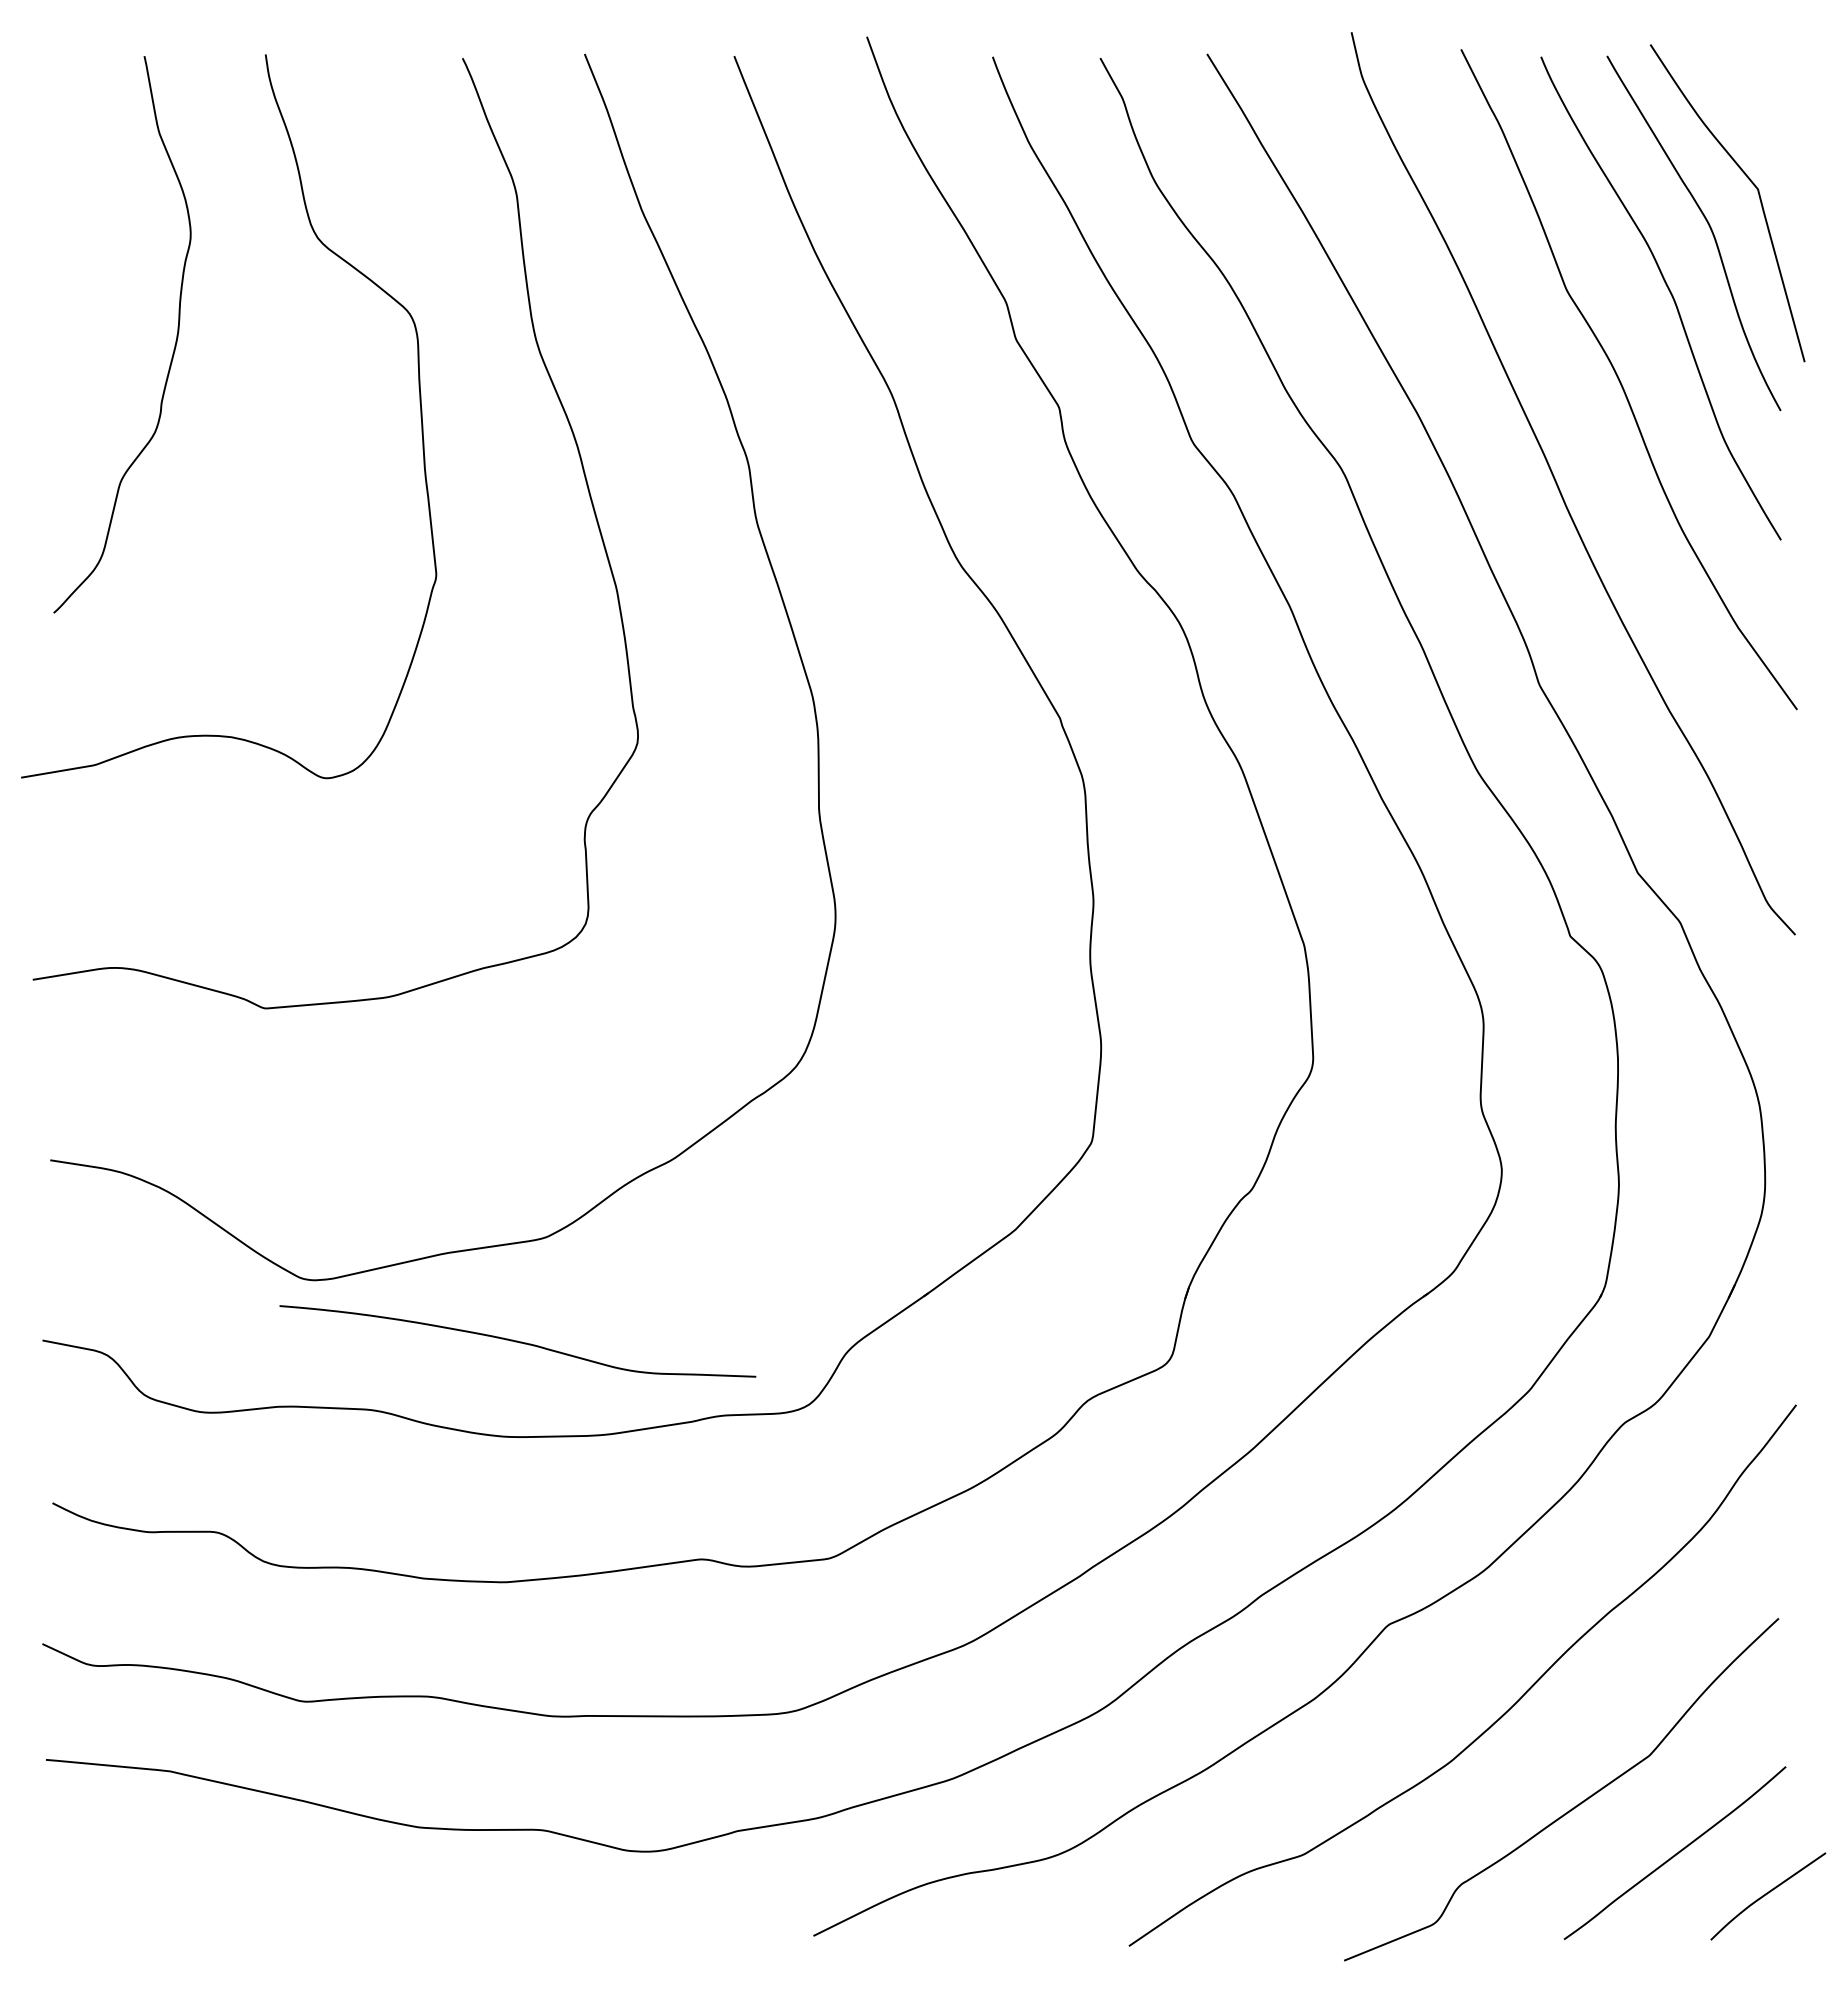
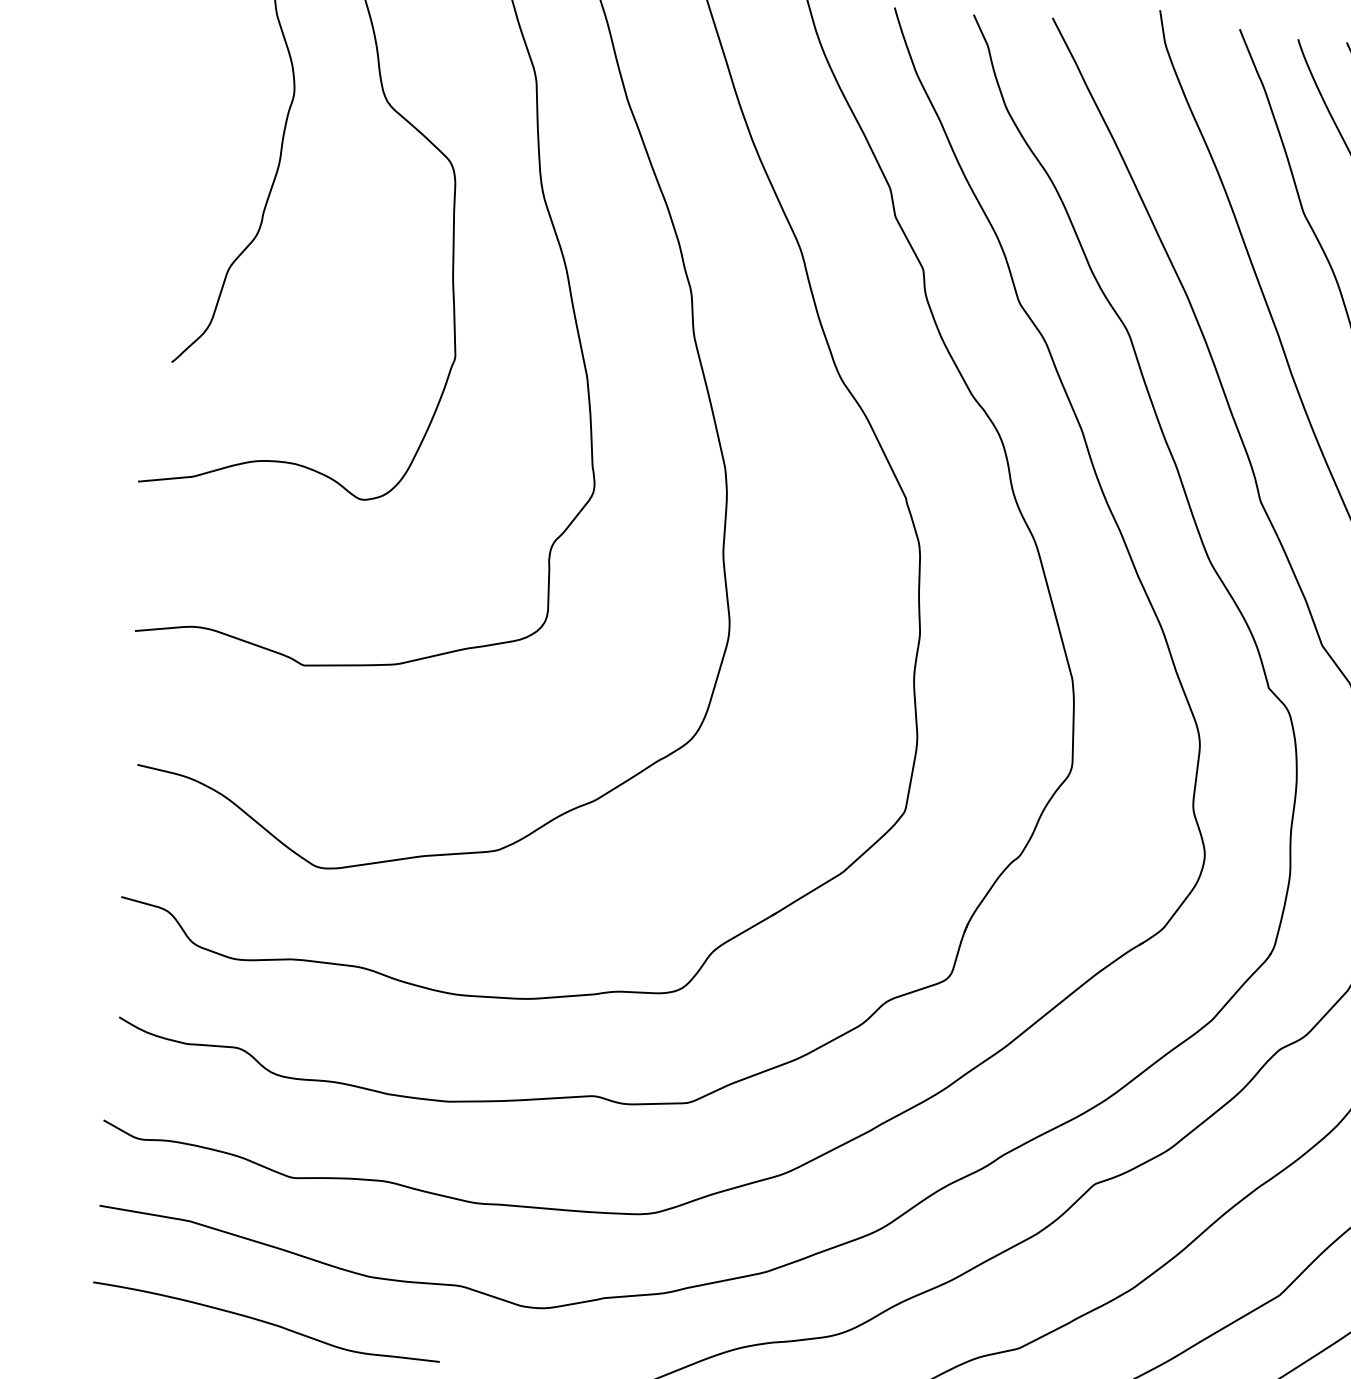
curve: (517, 1341) -> (266, 1322), moved

